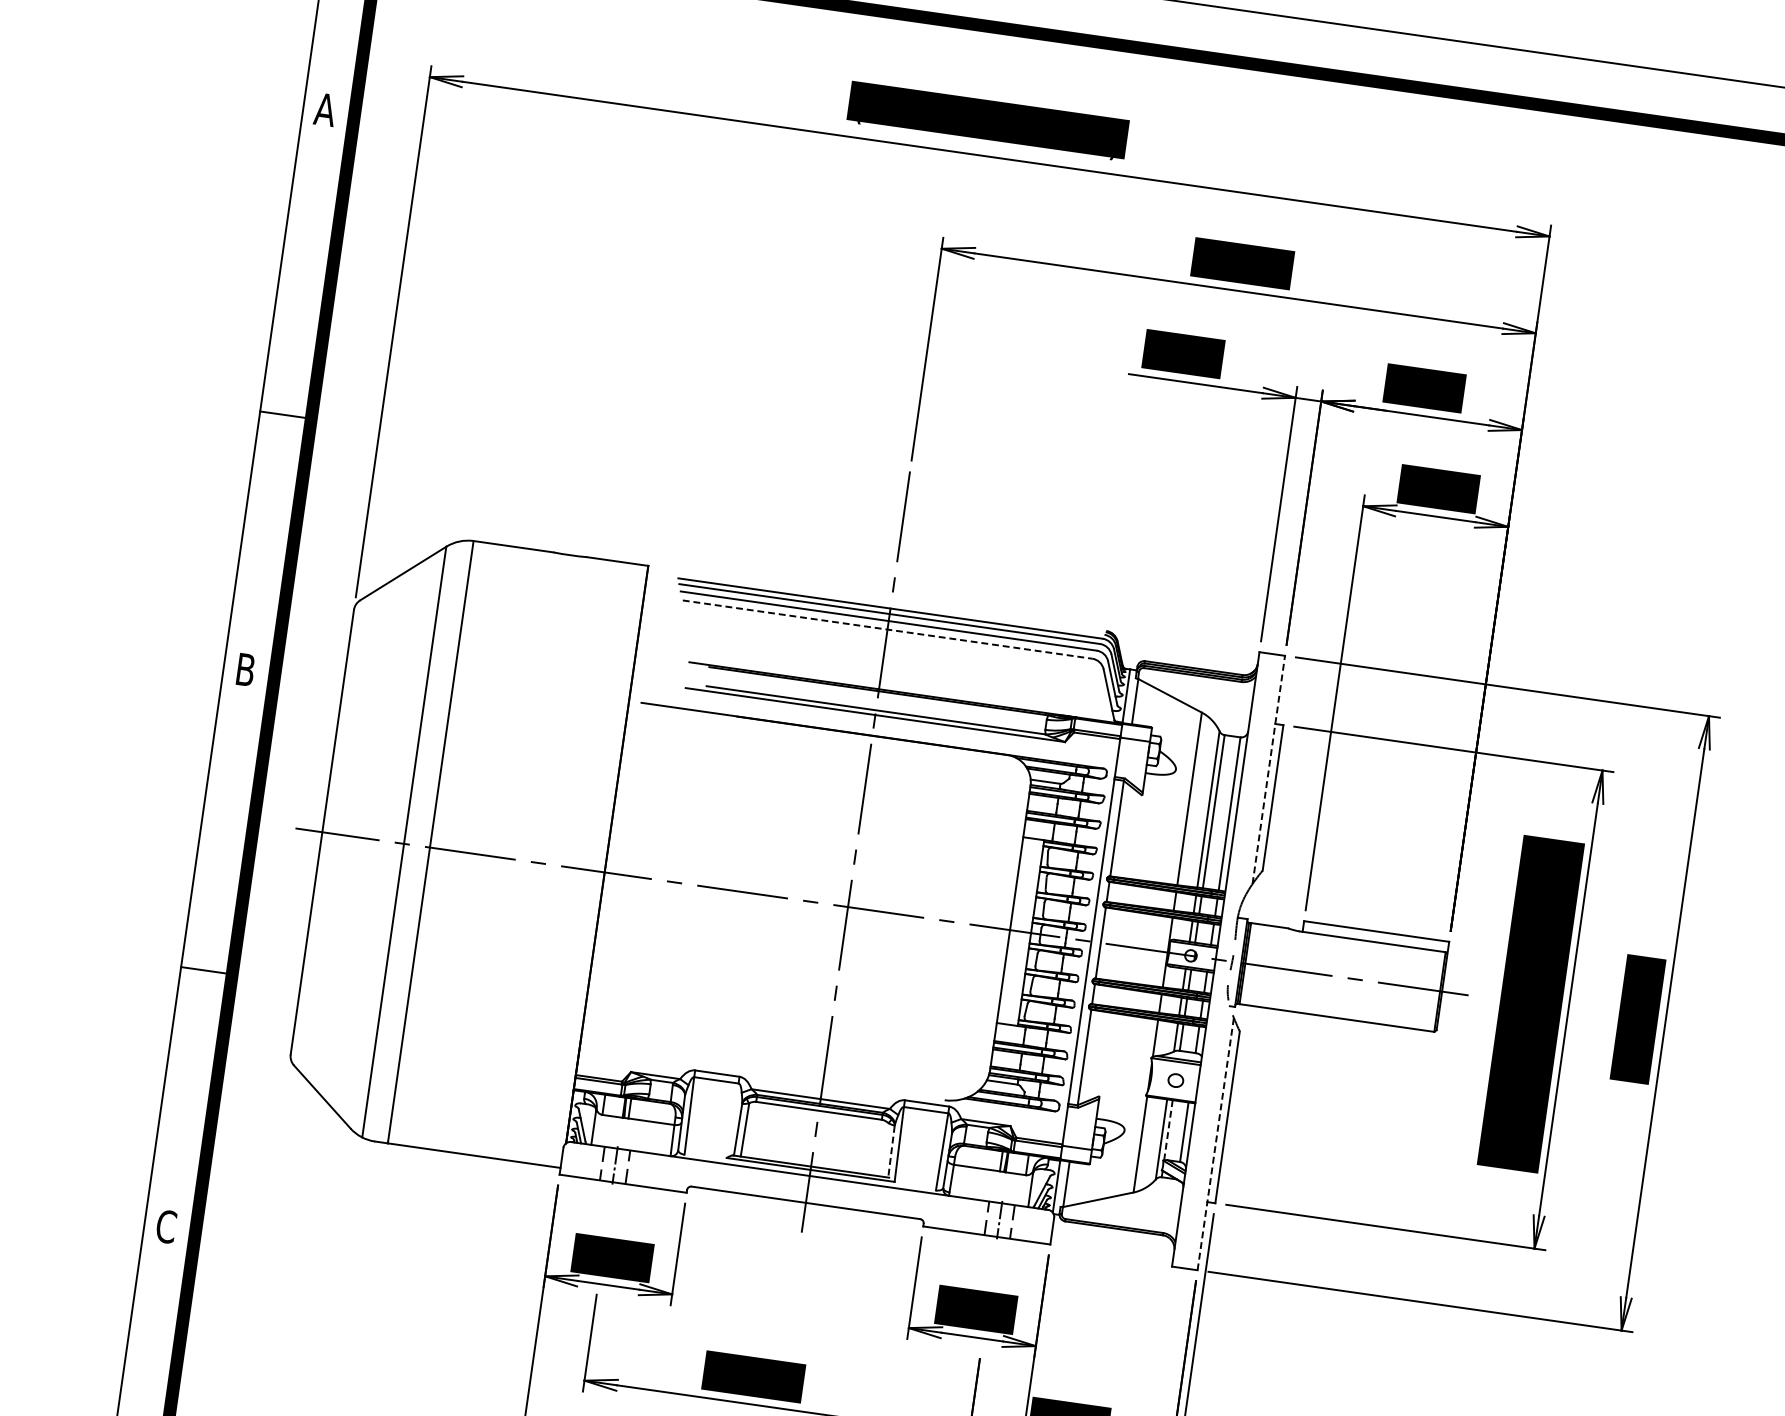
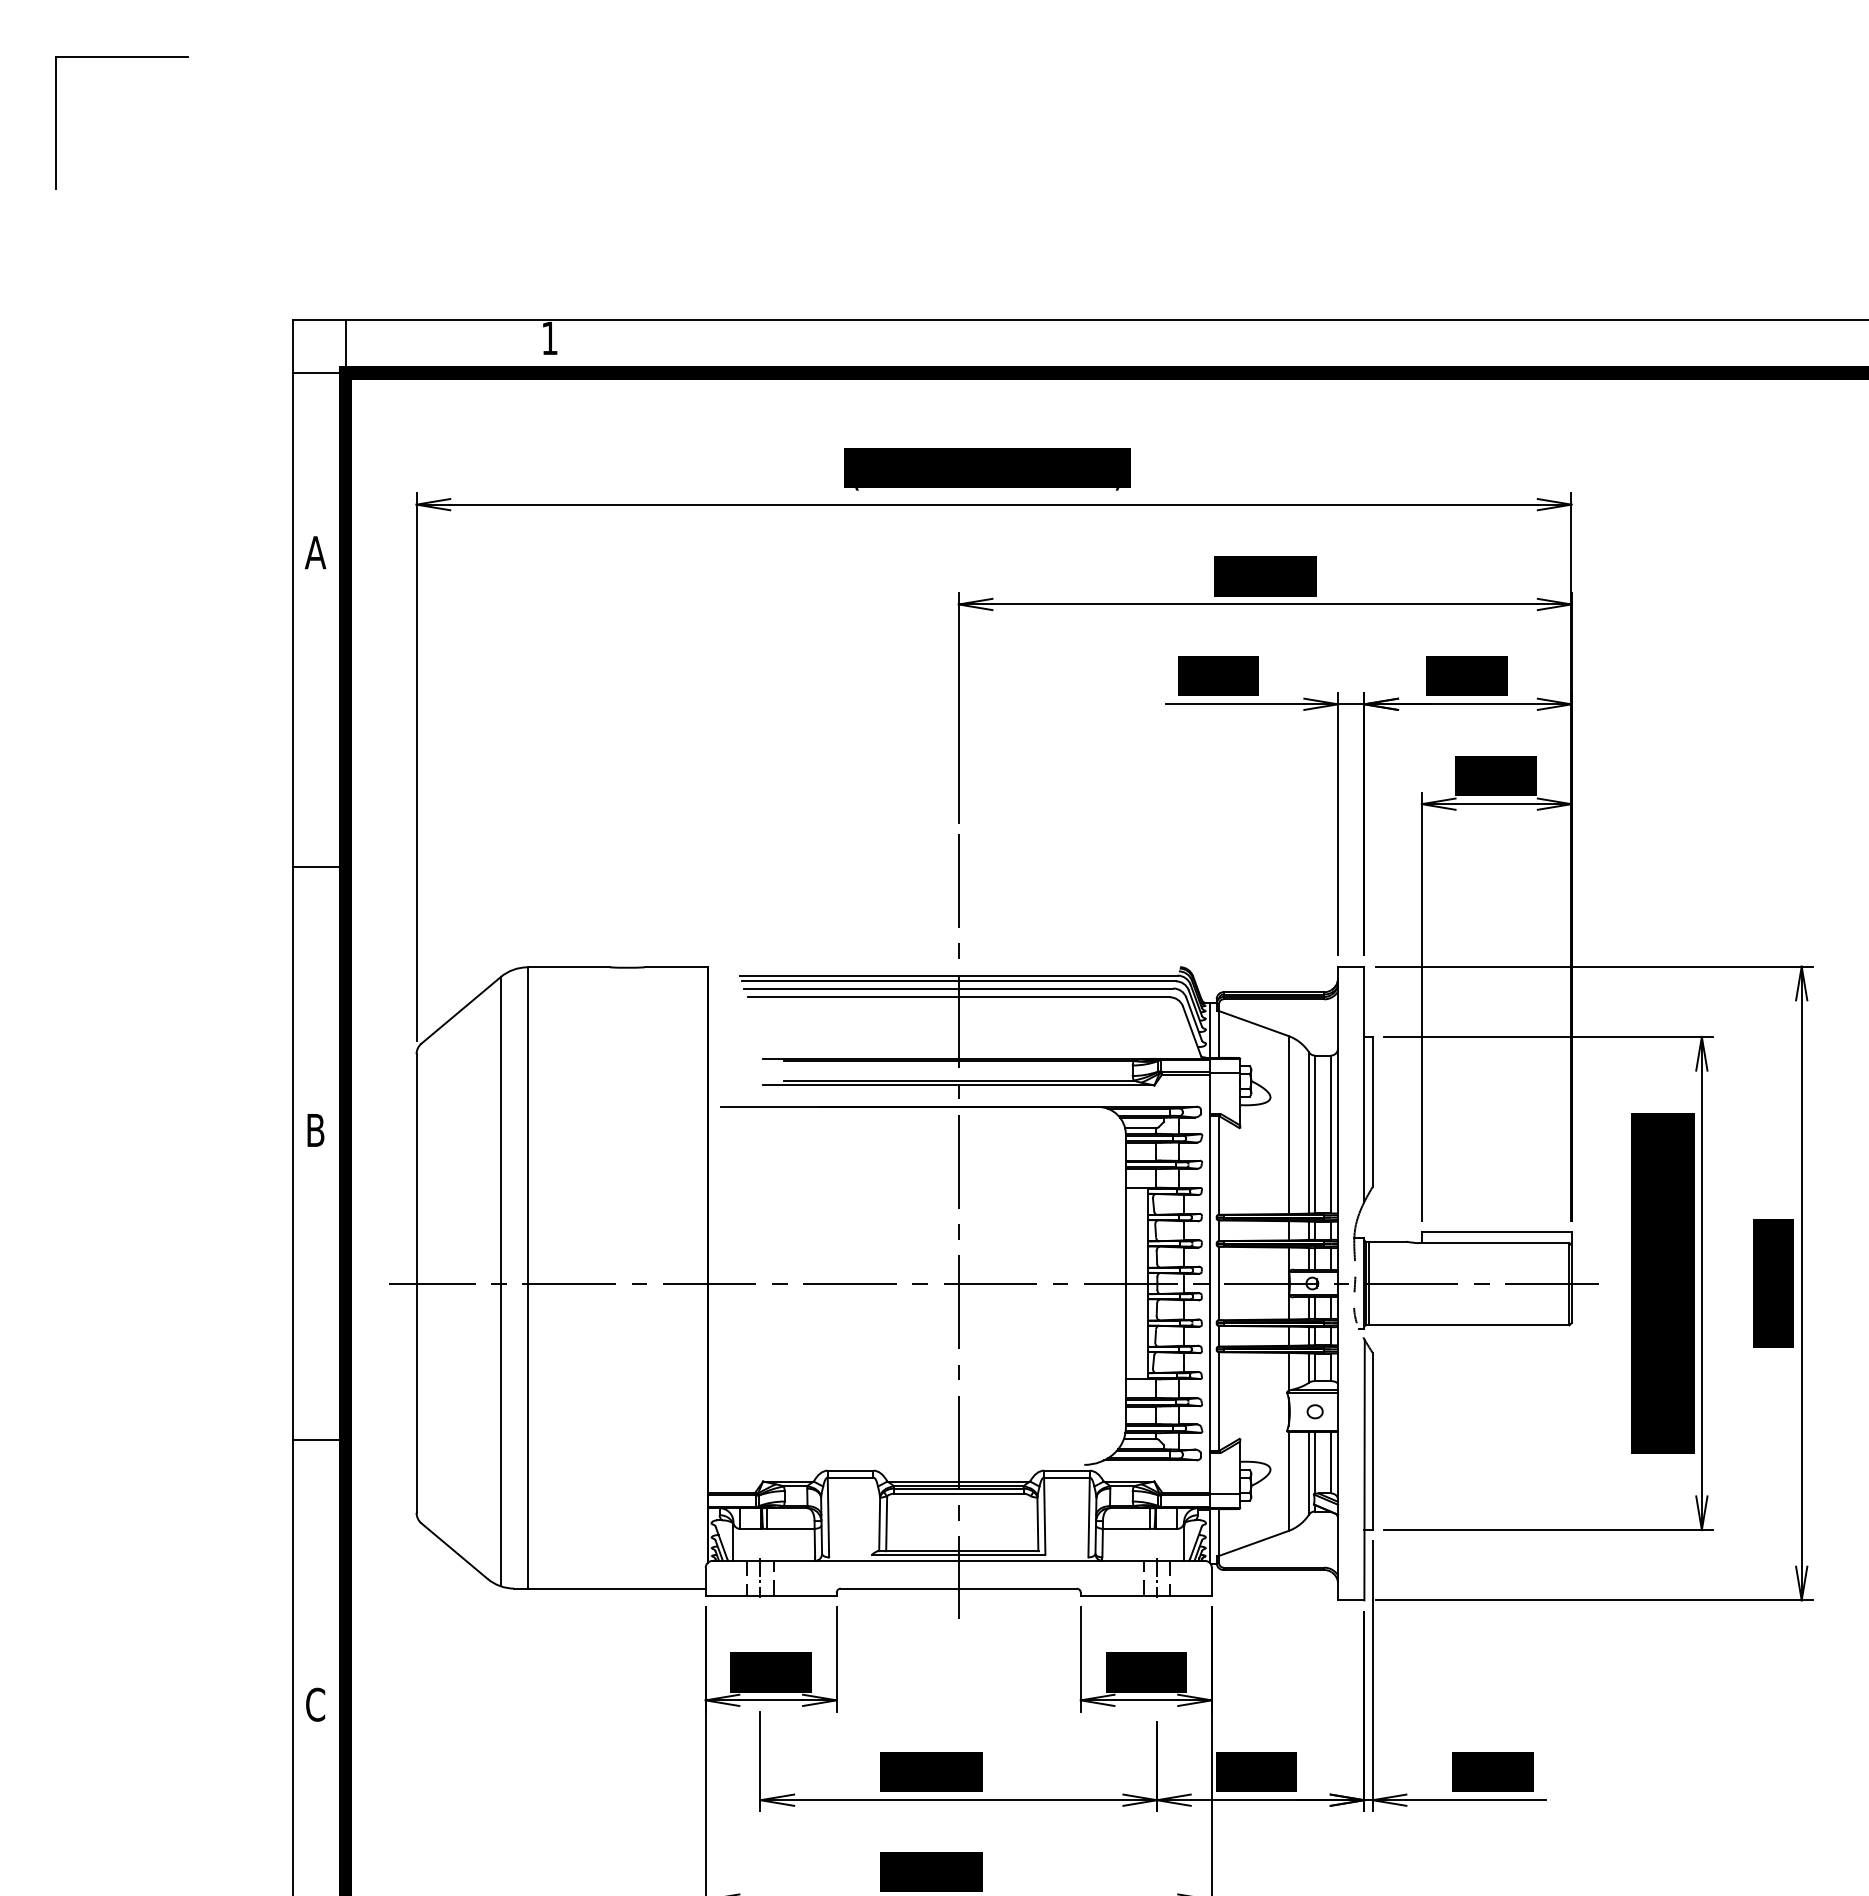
line: (888, 629) -> (959, 997), dashed -> solid
line: (1268, 770) -> (1364, 1084), dashed -> solid
line: (1168, 1129) -> (1314, 1462), dashed -> solid
line: (1215, 1143) -> (1364, 1469), dashed -> solid
line: (891, 1151) -> (1037, 1524), dashed -> solid

